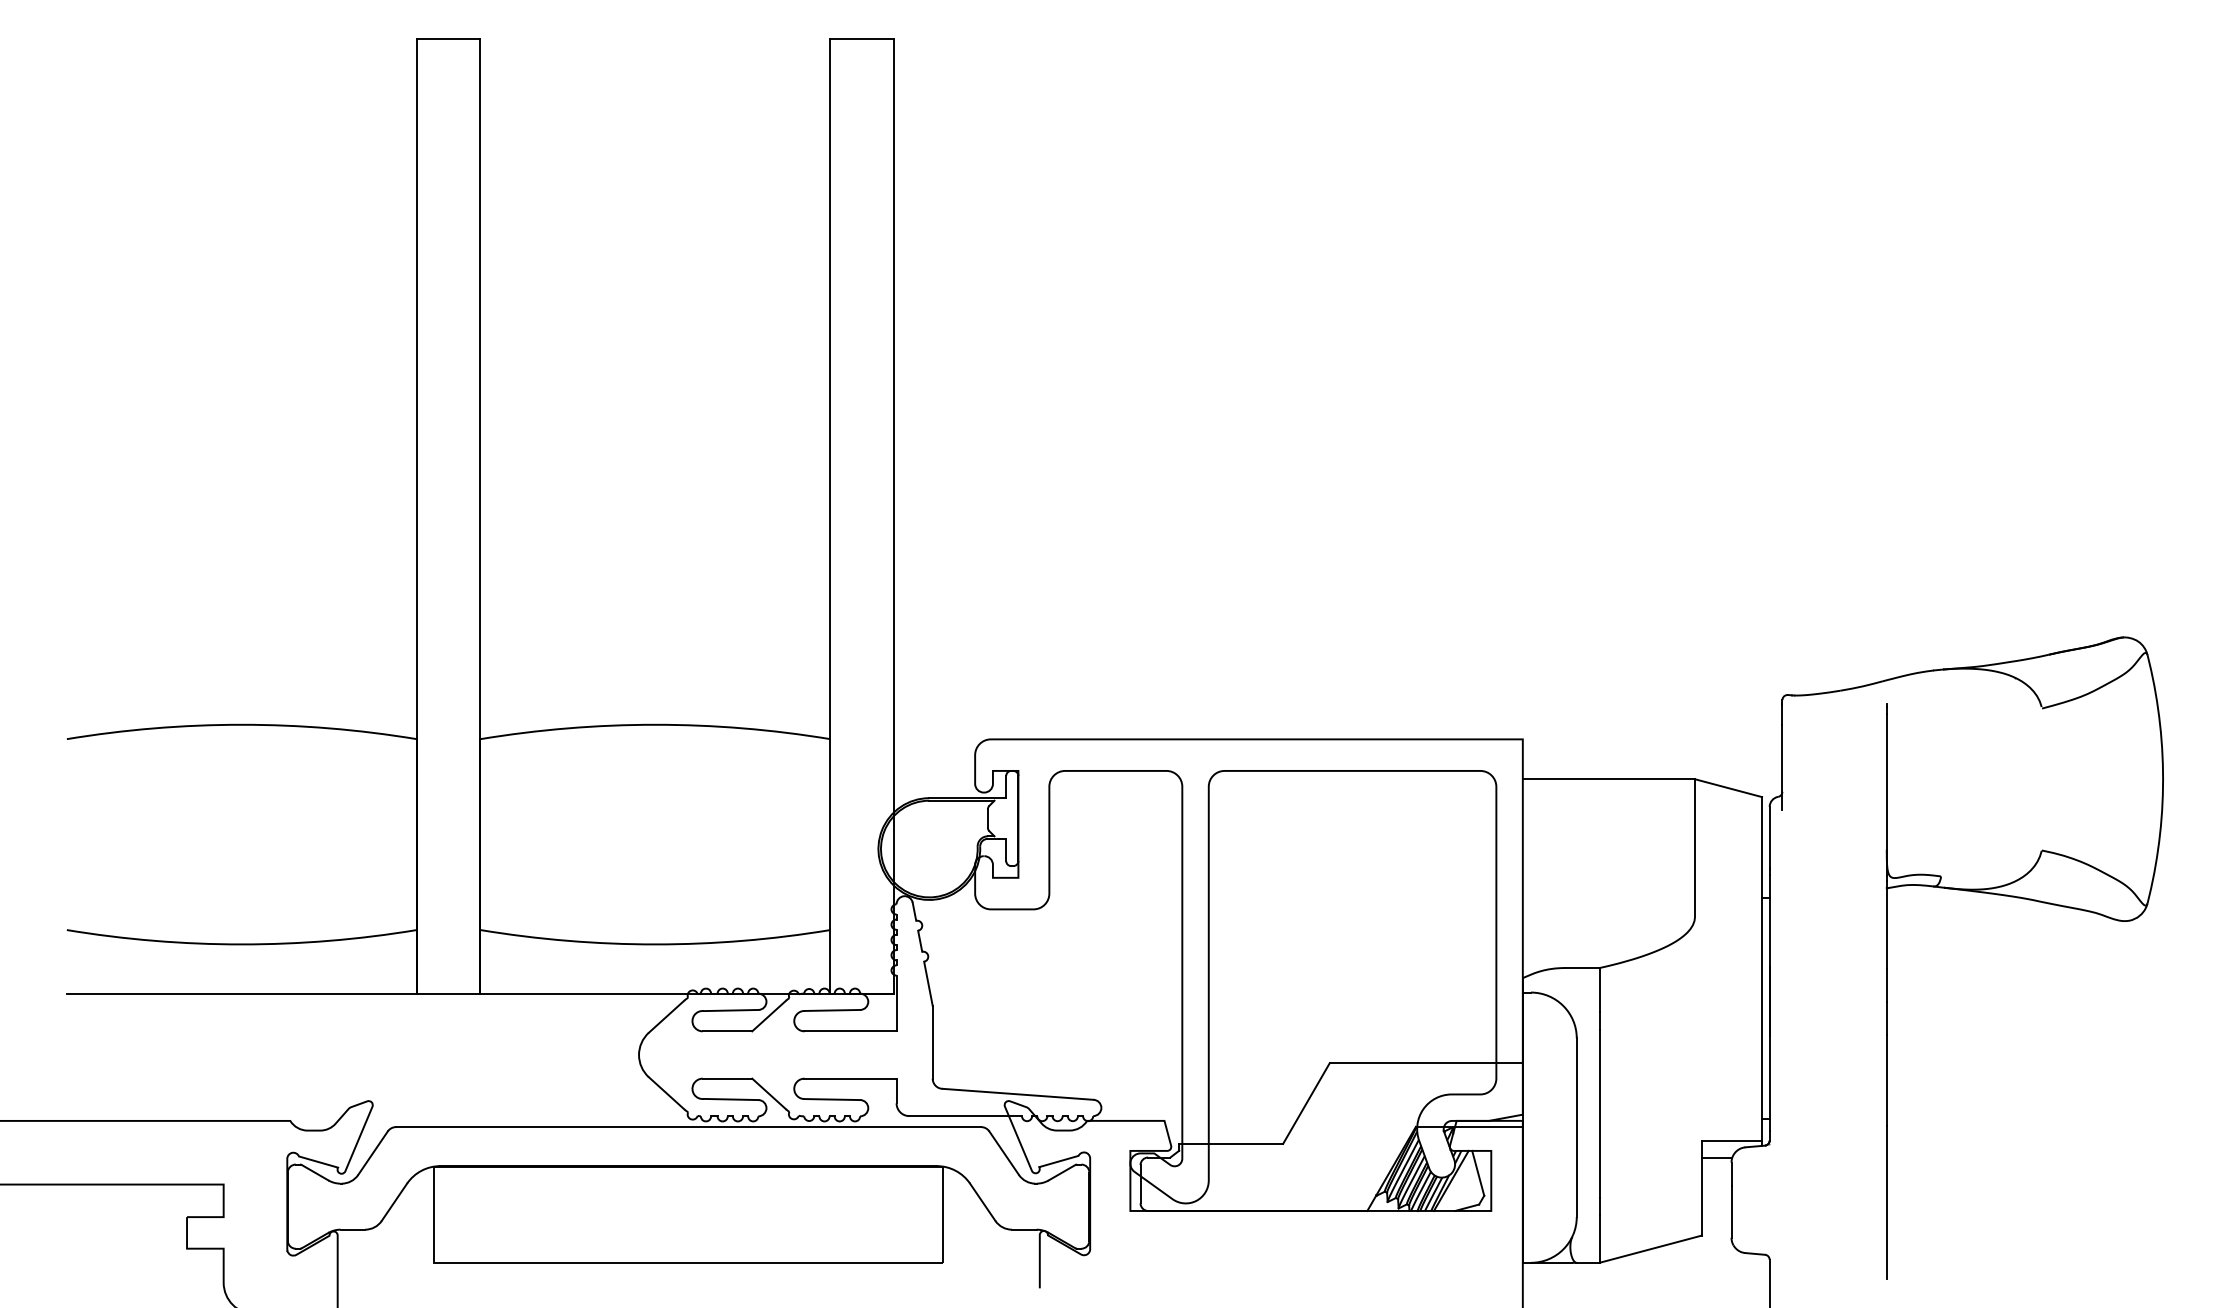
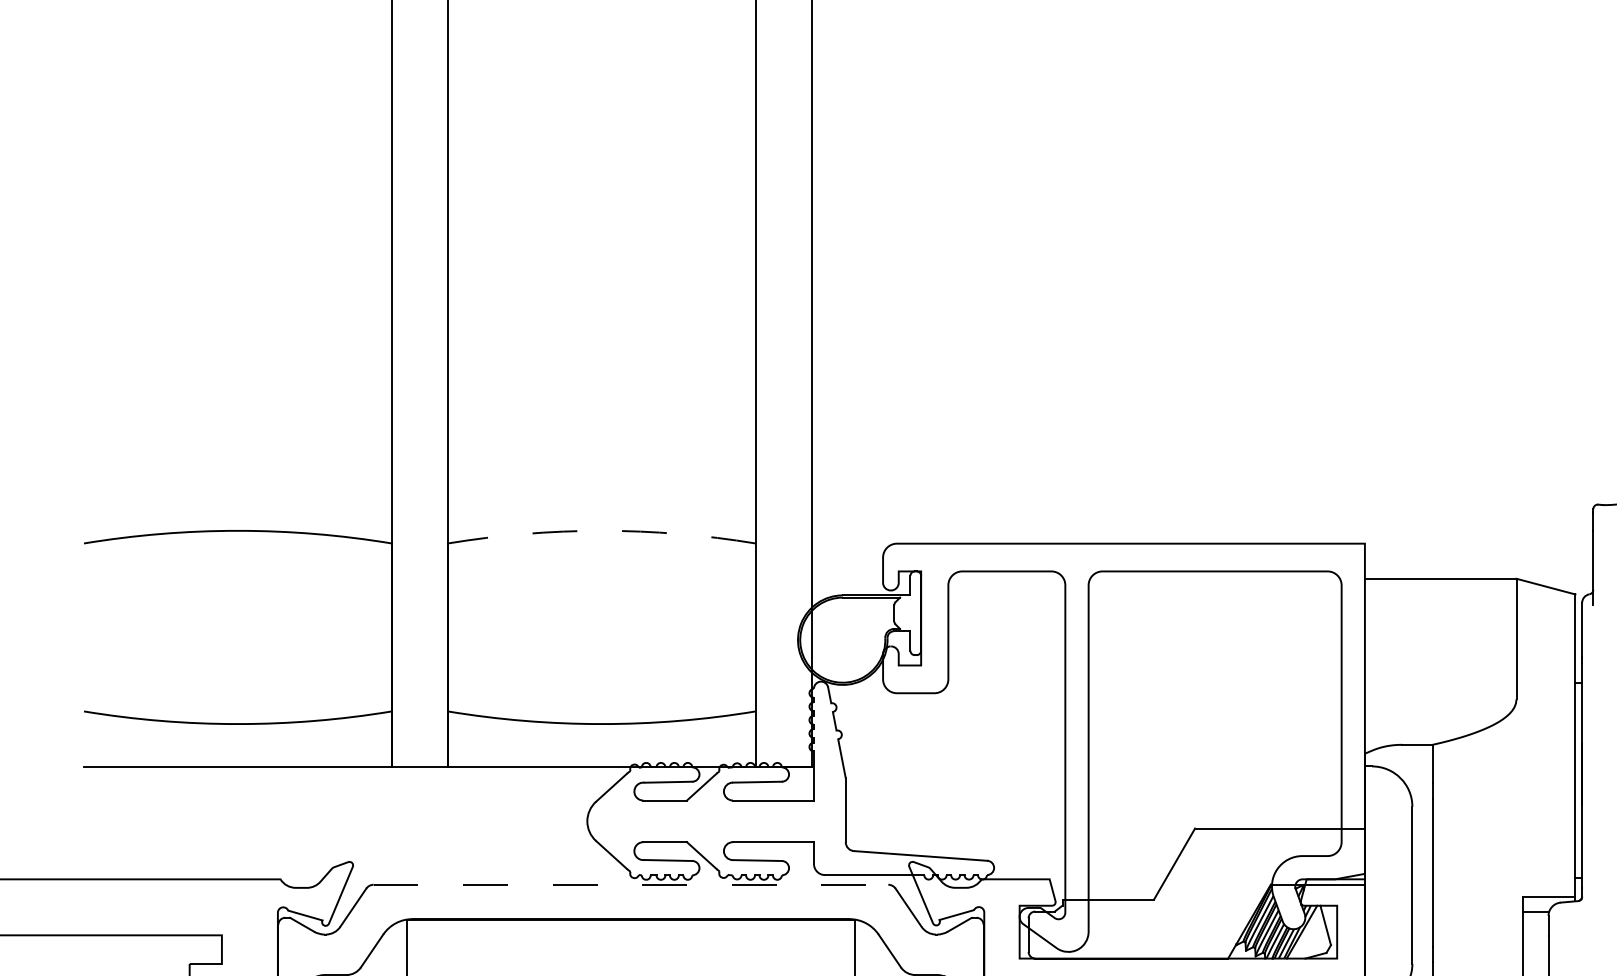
arc: (655, 724) -> (601, 530), solid -> dashed
line: (688, 1127) -> (630, 885), solid -> dashed

